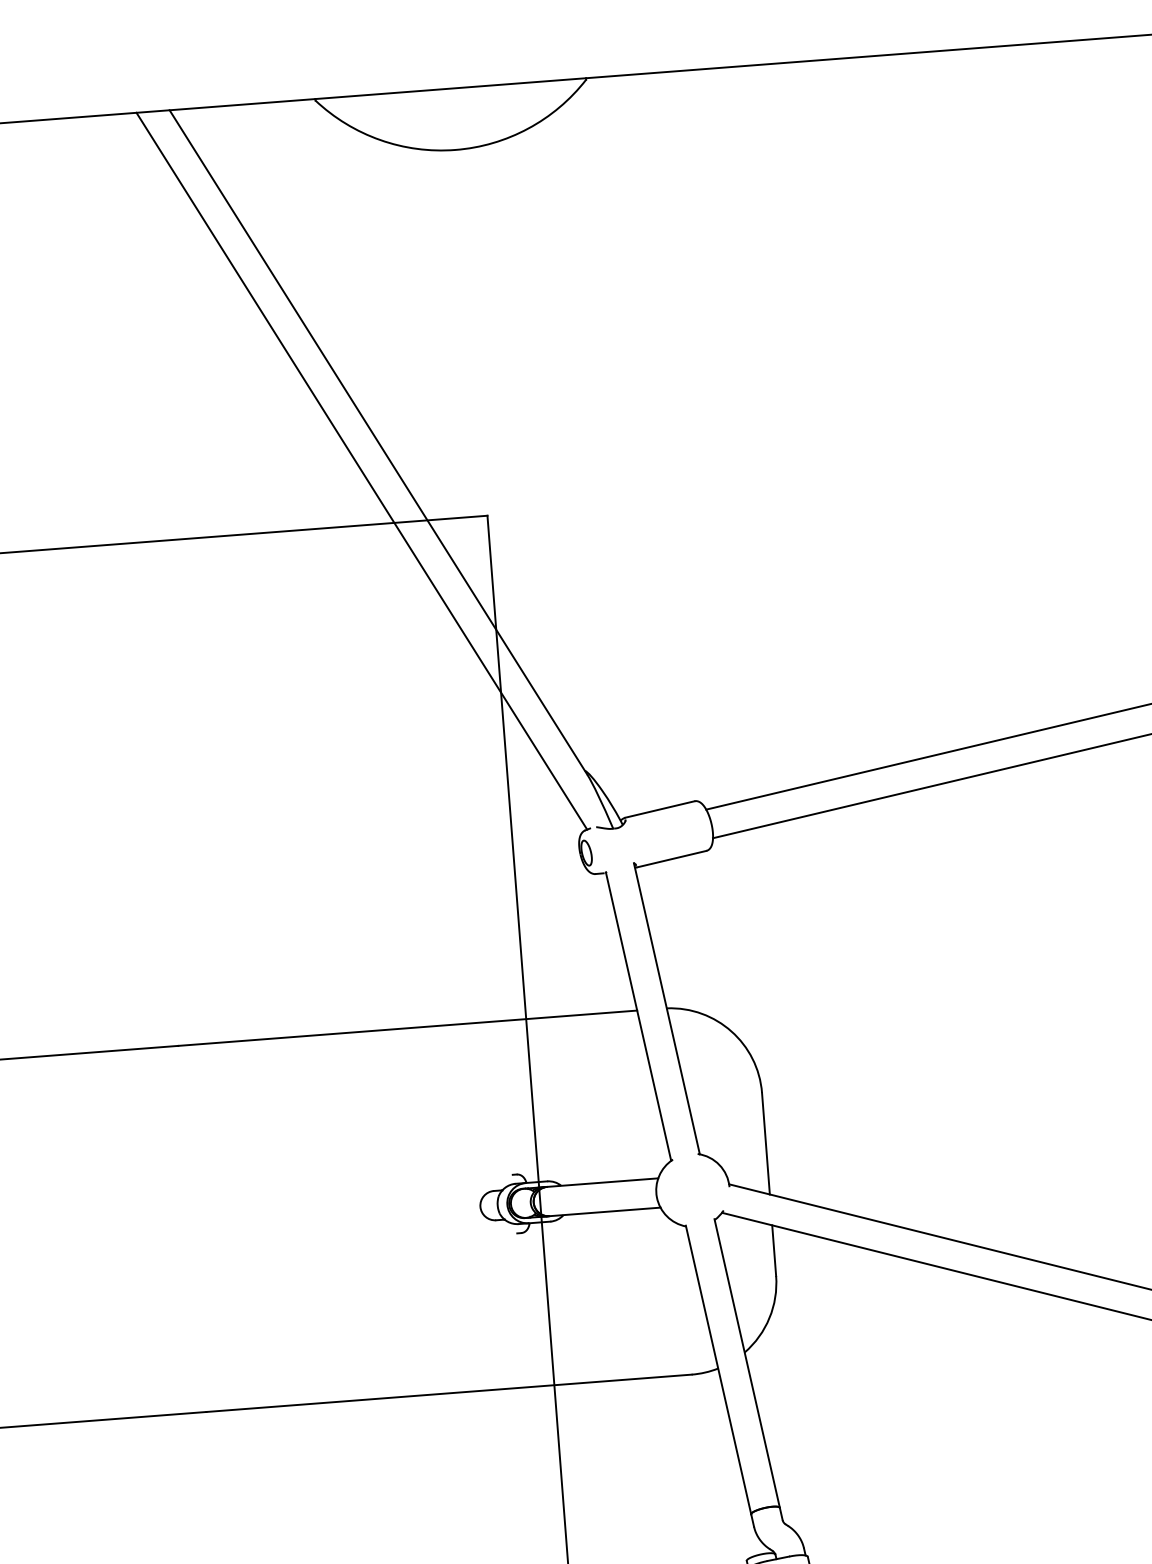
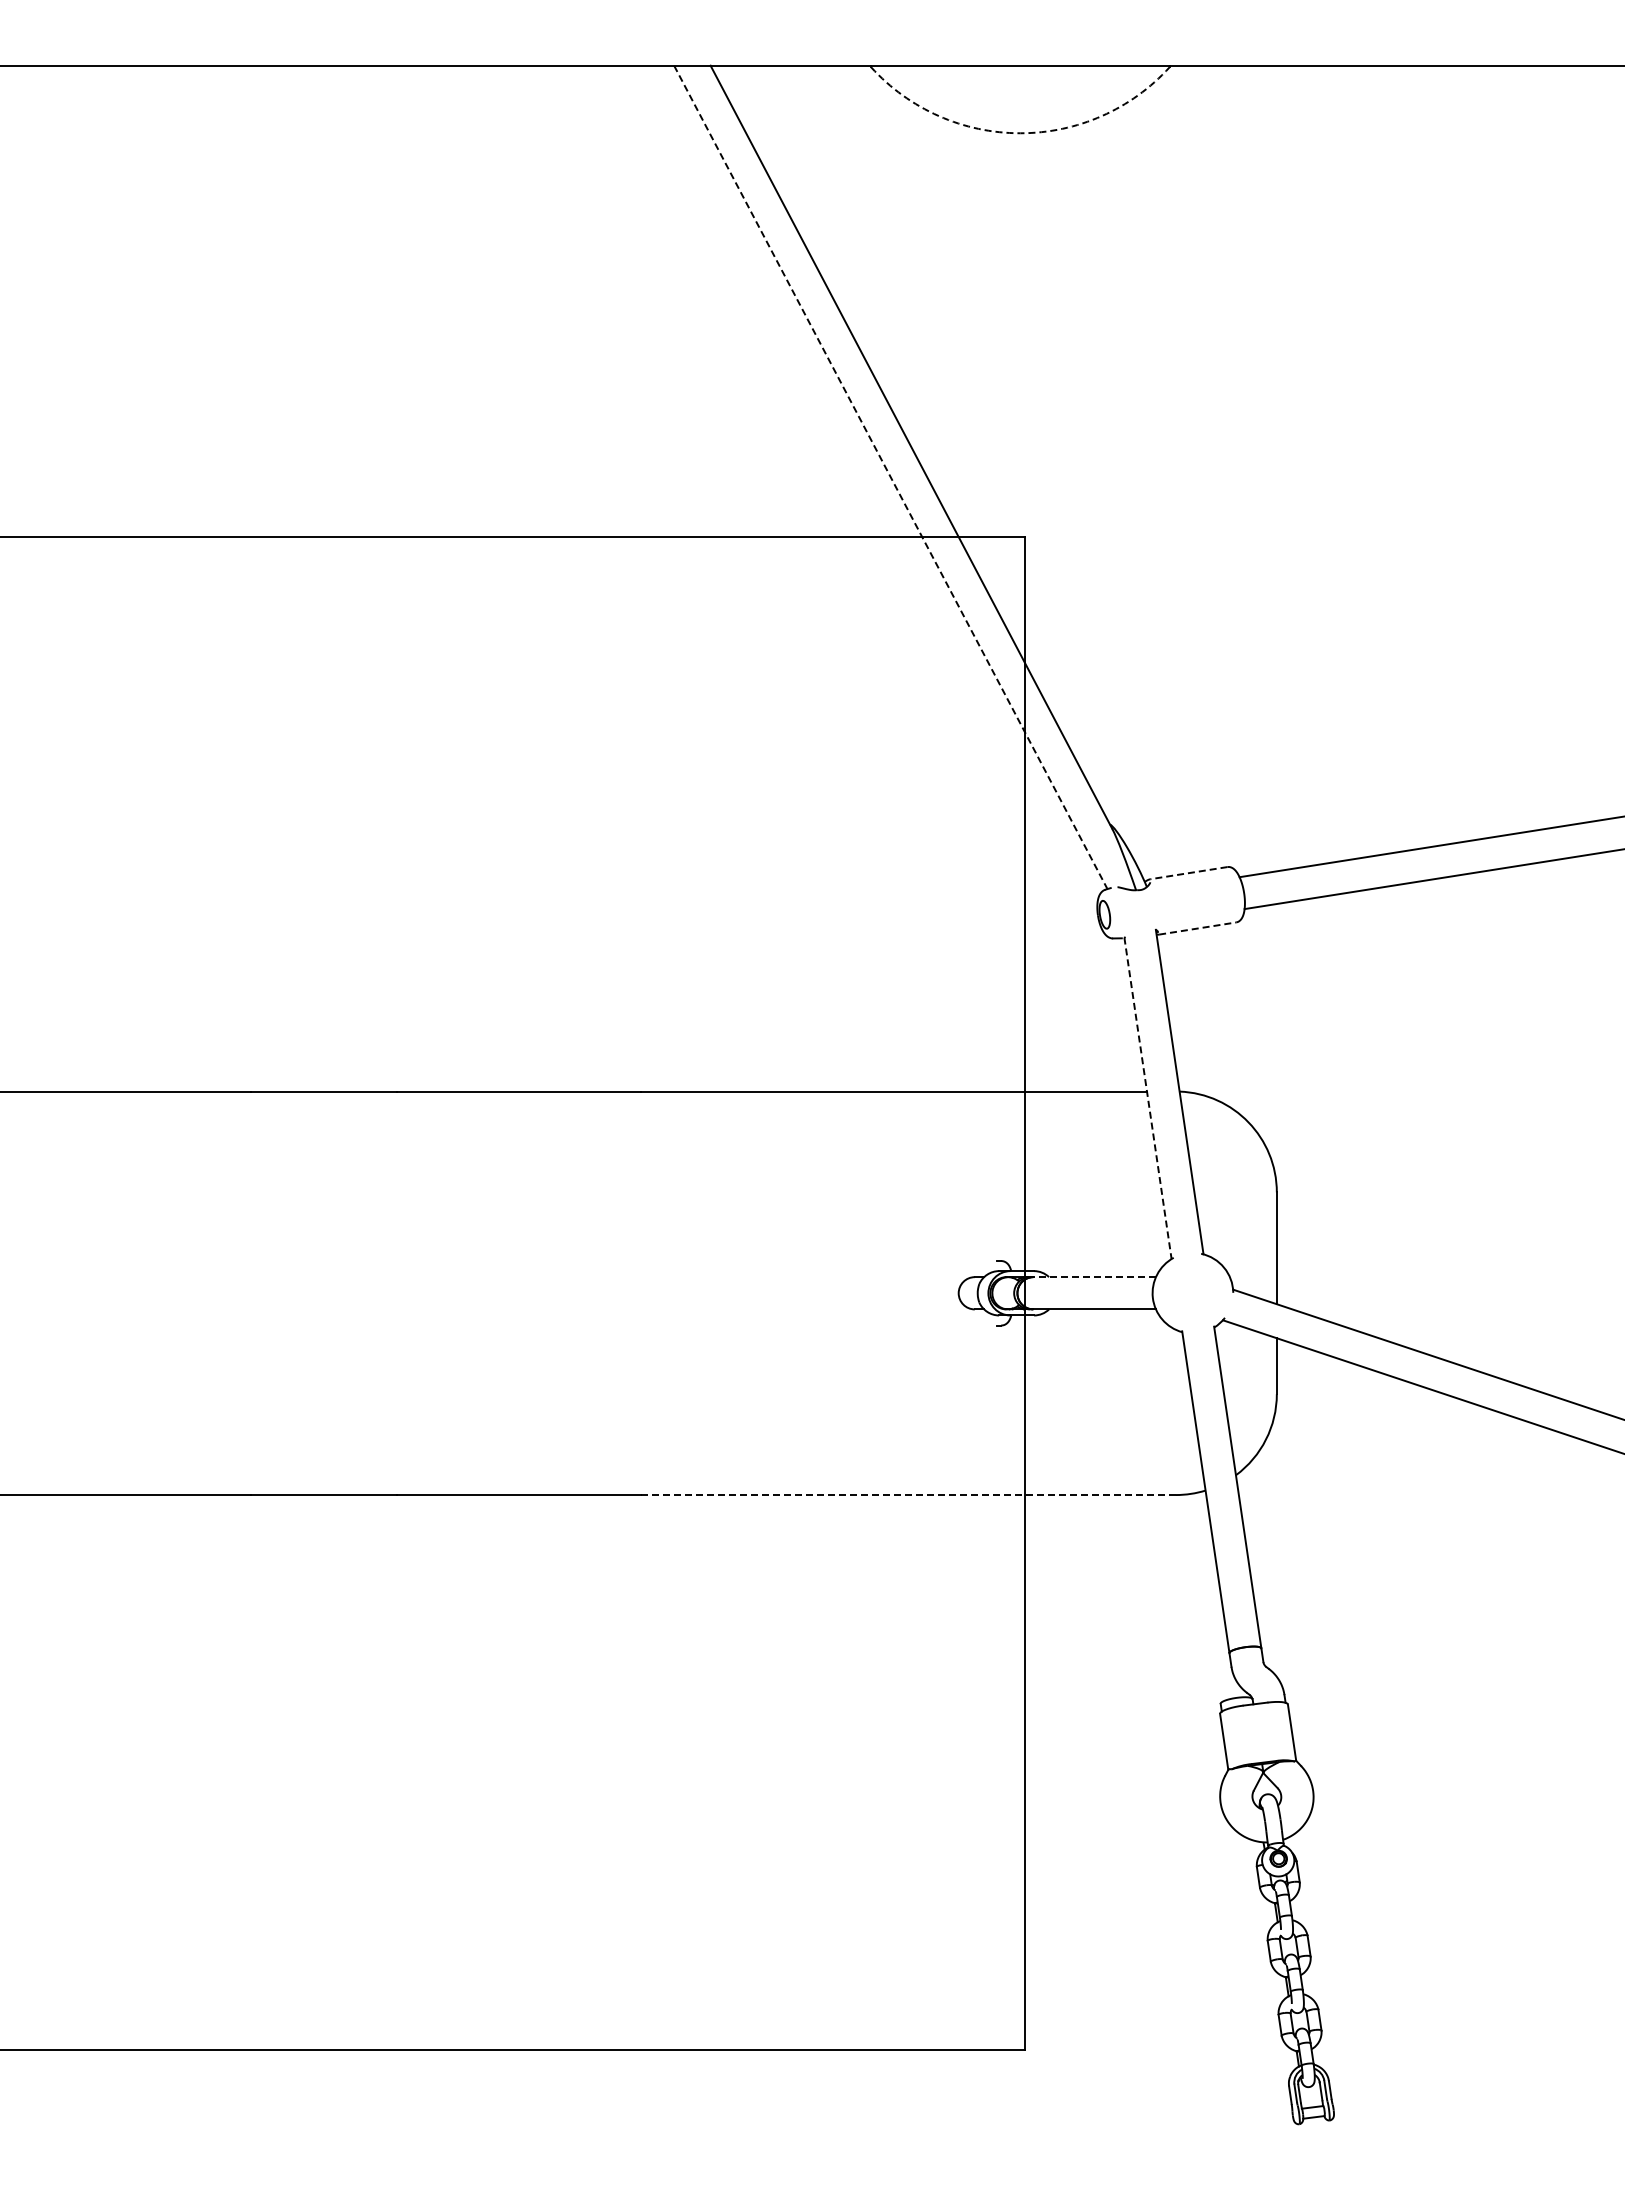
arc: (455, 150) -> (1020, 133), solid -> dashed
line: (362, 471) -> (891, 477), solid -> dashed
line: (659, 809) -> (1188, 873), solid -> dashed
line: (671, 859) -> (1197, 928), solid -> dashed
line: (639, 1016) -> (1148, 1098), solid -> dashed
line: (602, 1182) -> (1094, 1277), solid -> dashed
line: (449, 1393) -> (908, 1495), solid -> dashed

